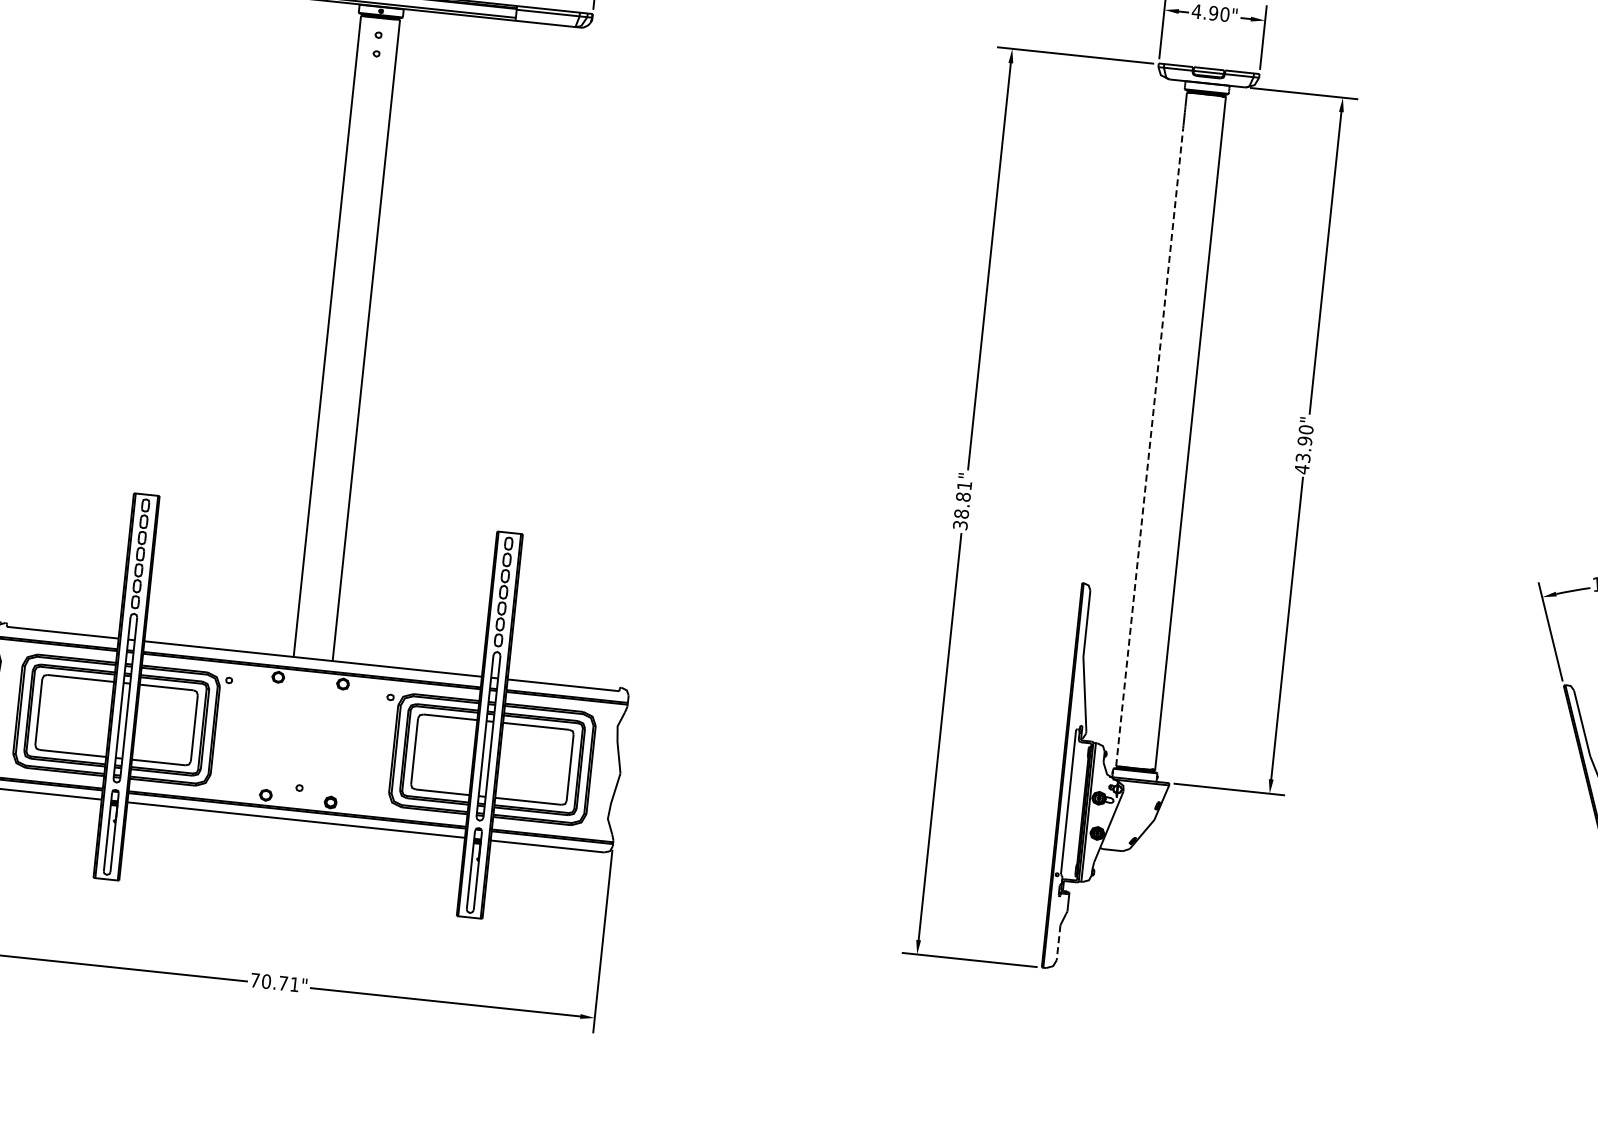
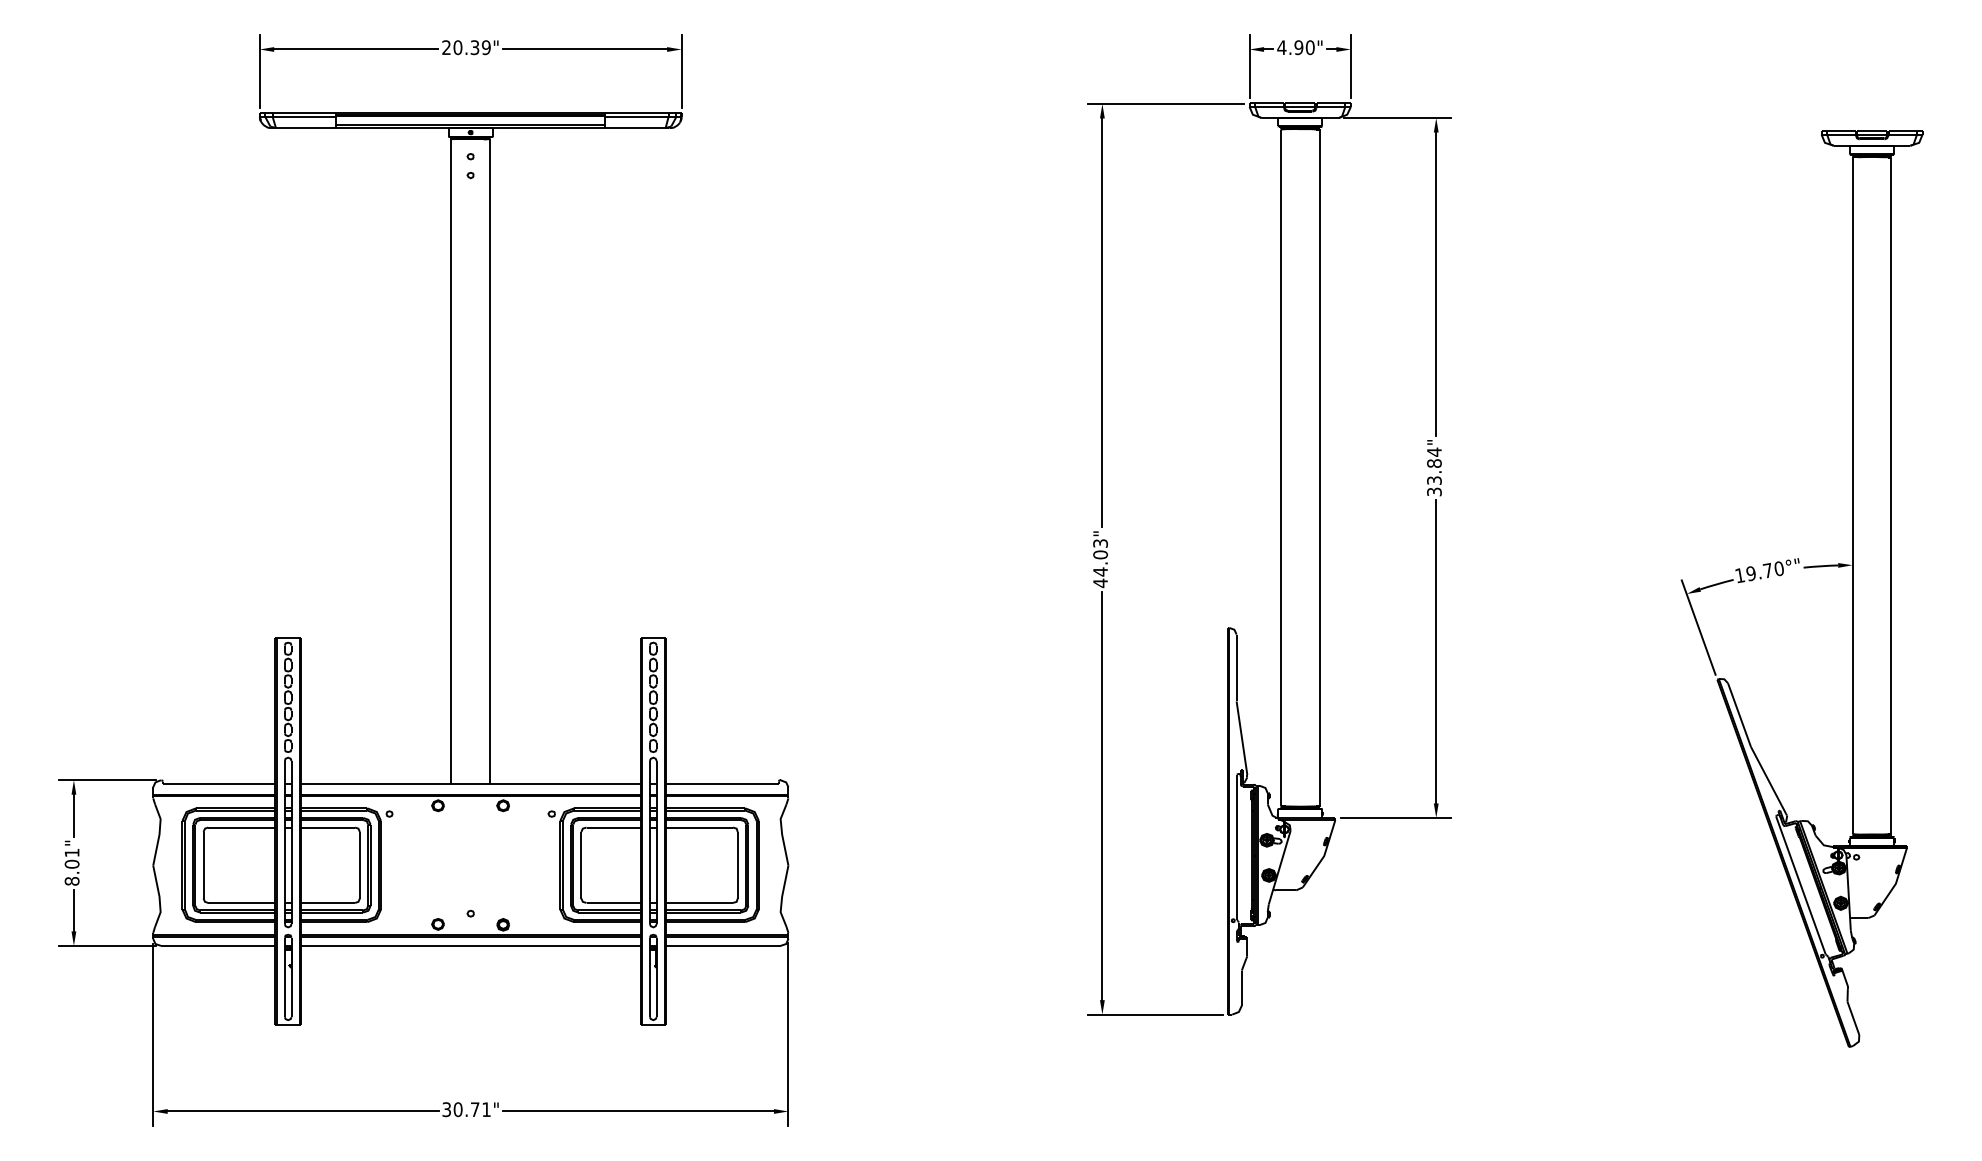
line: (1149, 447) -> (1280, 486), dashed -> solid
text: (1304, 449) -> (1434, 471), 43.90" -> 33.84"
text: (962, 505) -> (1100, 563), 38.81" -> 44.03"
line: (1058, 943) -> (1241, 988), dashed -> solid
text: (254, 980) -> (446, 1109), 70.71" -> 30.71"

